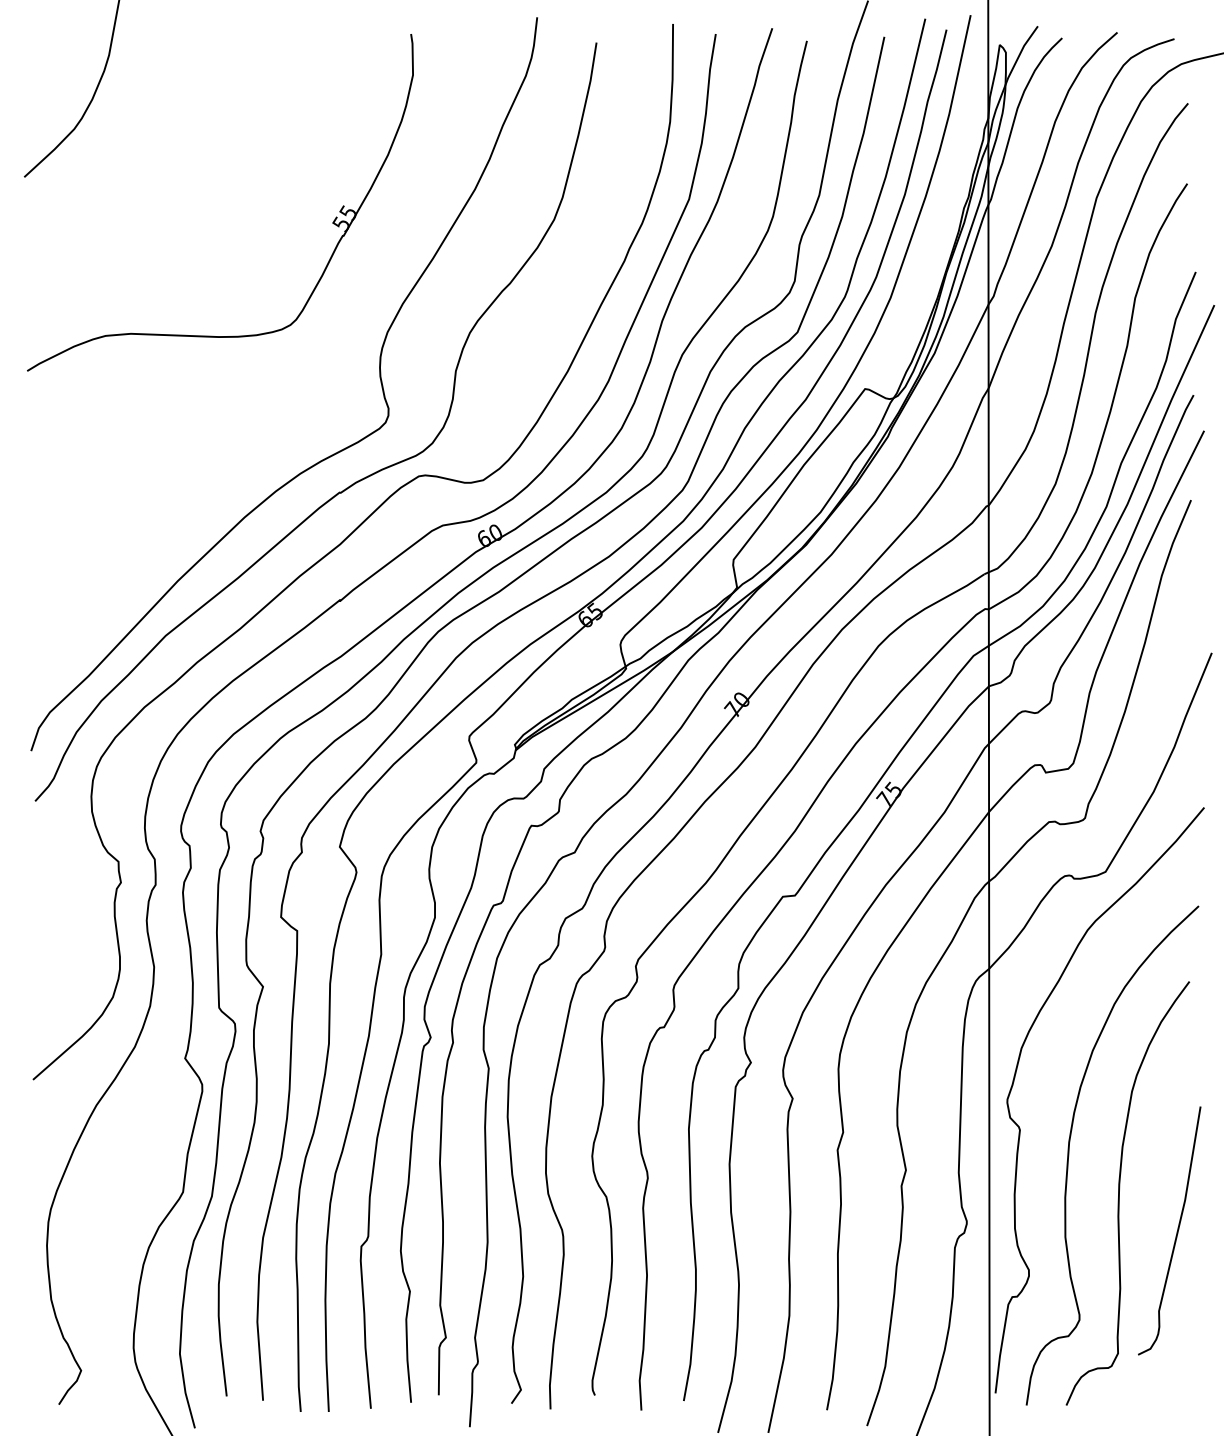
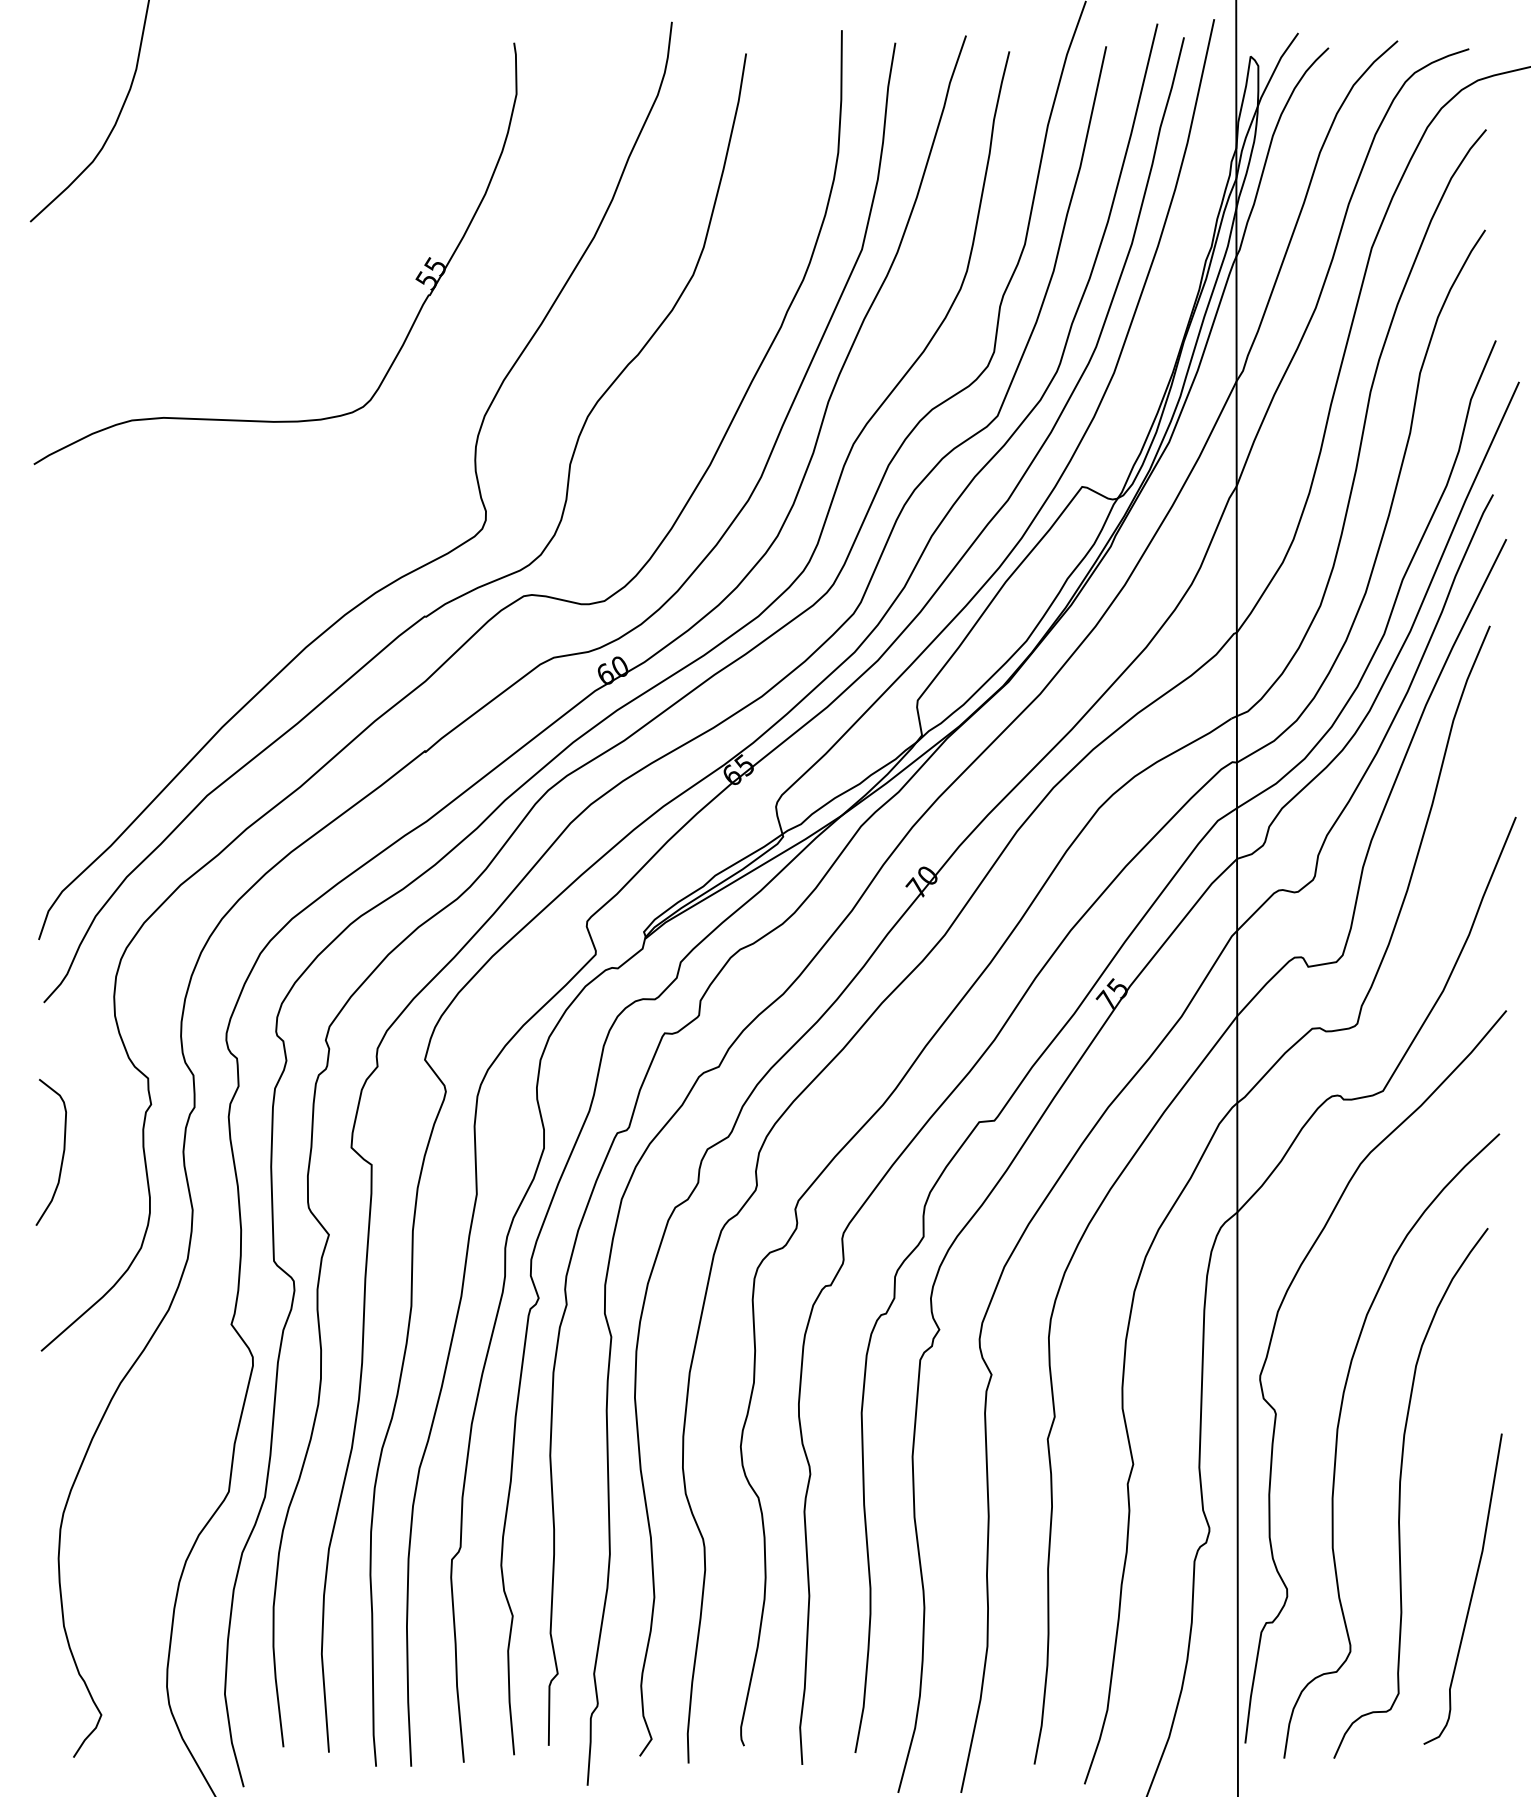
curve: (50, 921) -> (62, 1153), added
curve: (1176, 1233) -> (1471, 1592), moved

